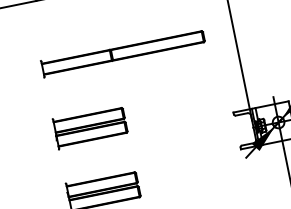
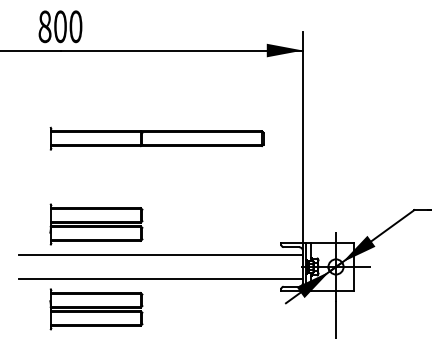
line: (144, 140) -> (161, 254), added
line: (148, 158) -> (161, 279), added

